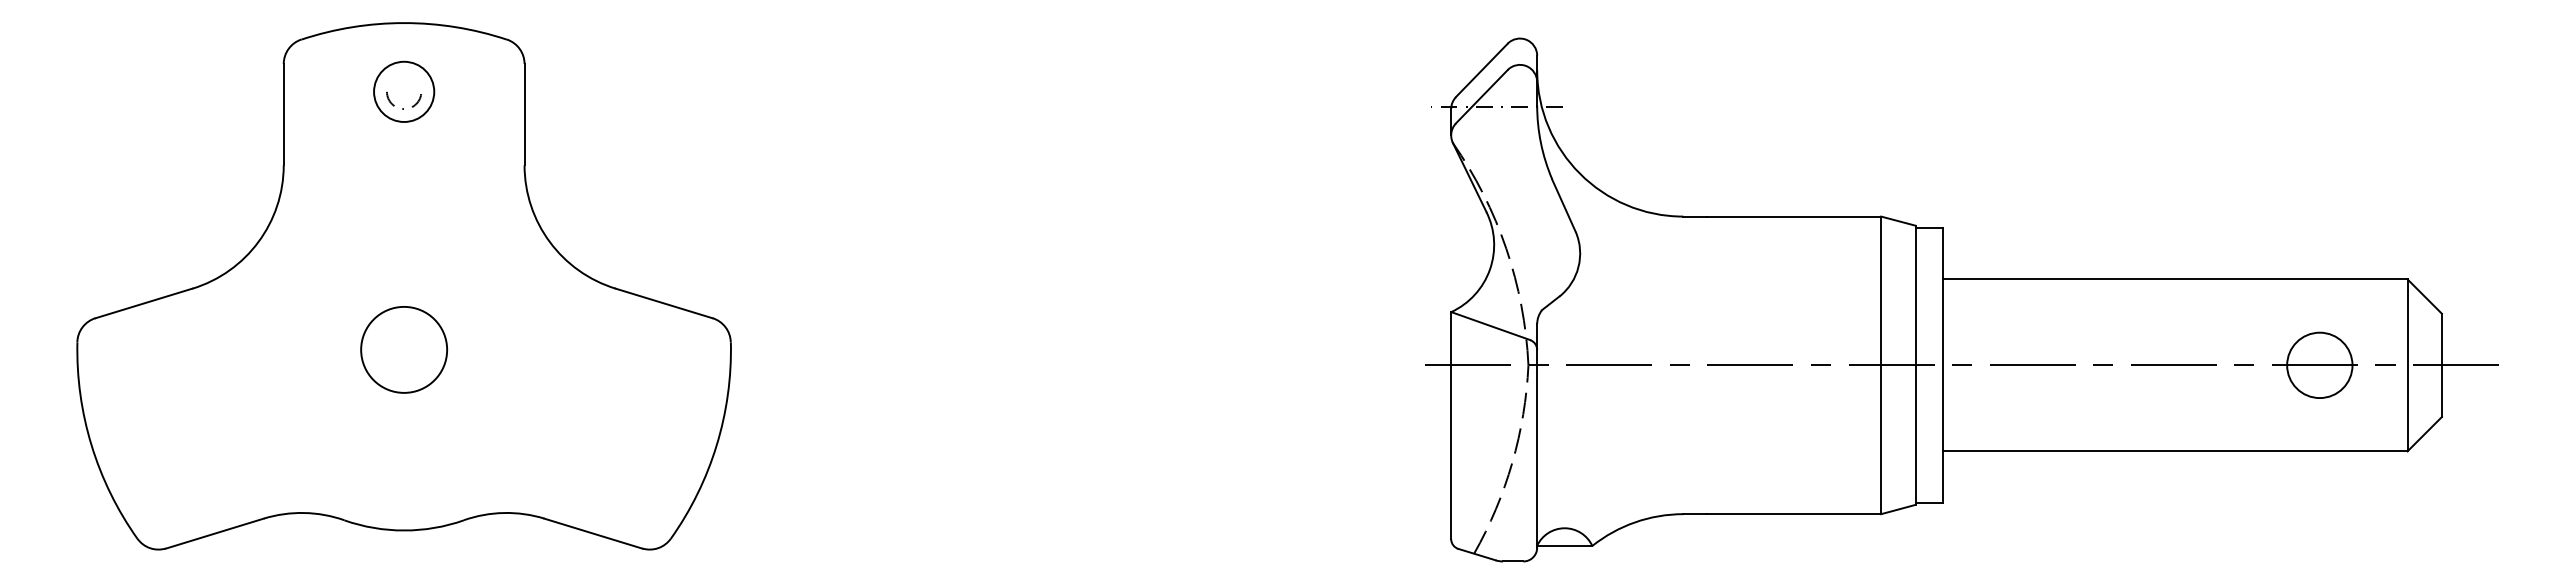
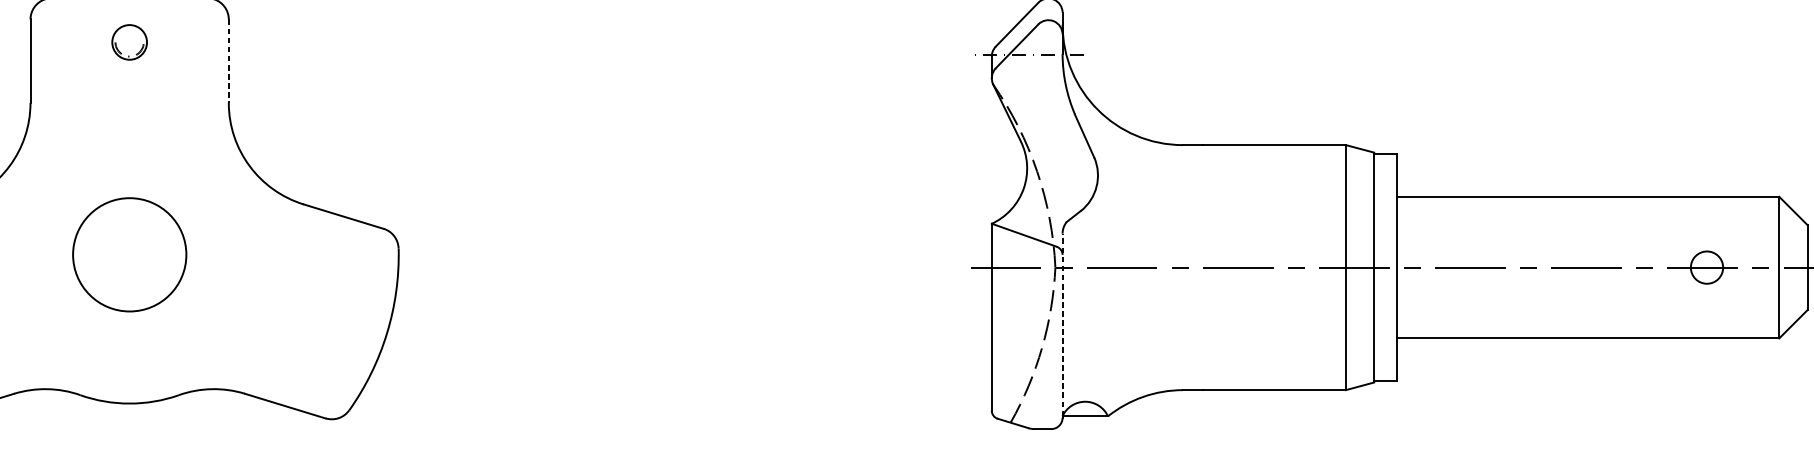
circle: (404, 91) -> (129, 42), size x0.7
line: (524, 114) -> (228, 61), solid -> dashed
circle: (403, 349) -> (129, 254), size x1.6
circle: (2319, 365) -> (1706, 267), size x0.6
line: (1537, 435) -> (1062, 325), solid -> dashed

